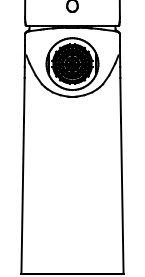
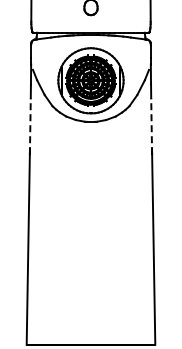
line: (24, 100) -> (30, 126), solid -> dashed
line: (120, 100) -> (151, 126), solid -> dashed

